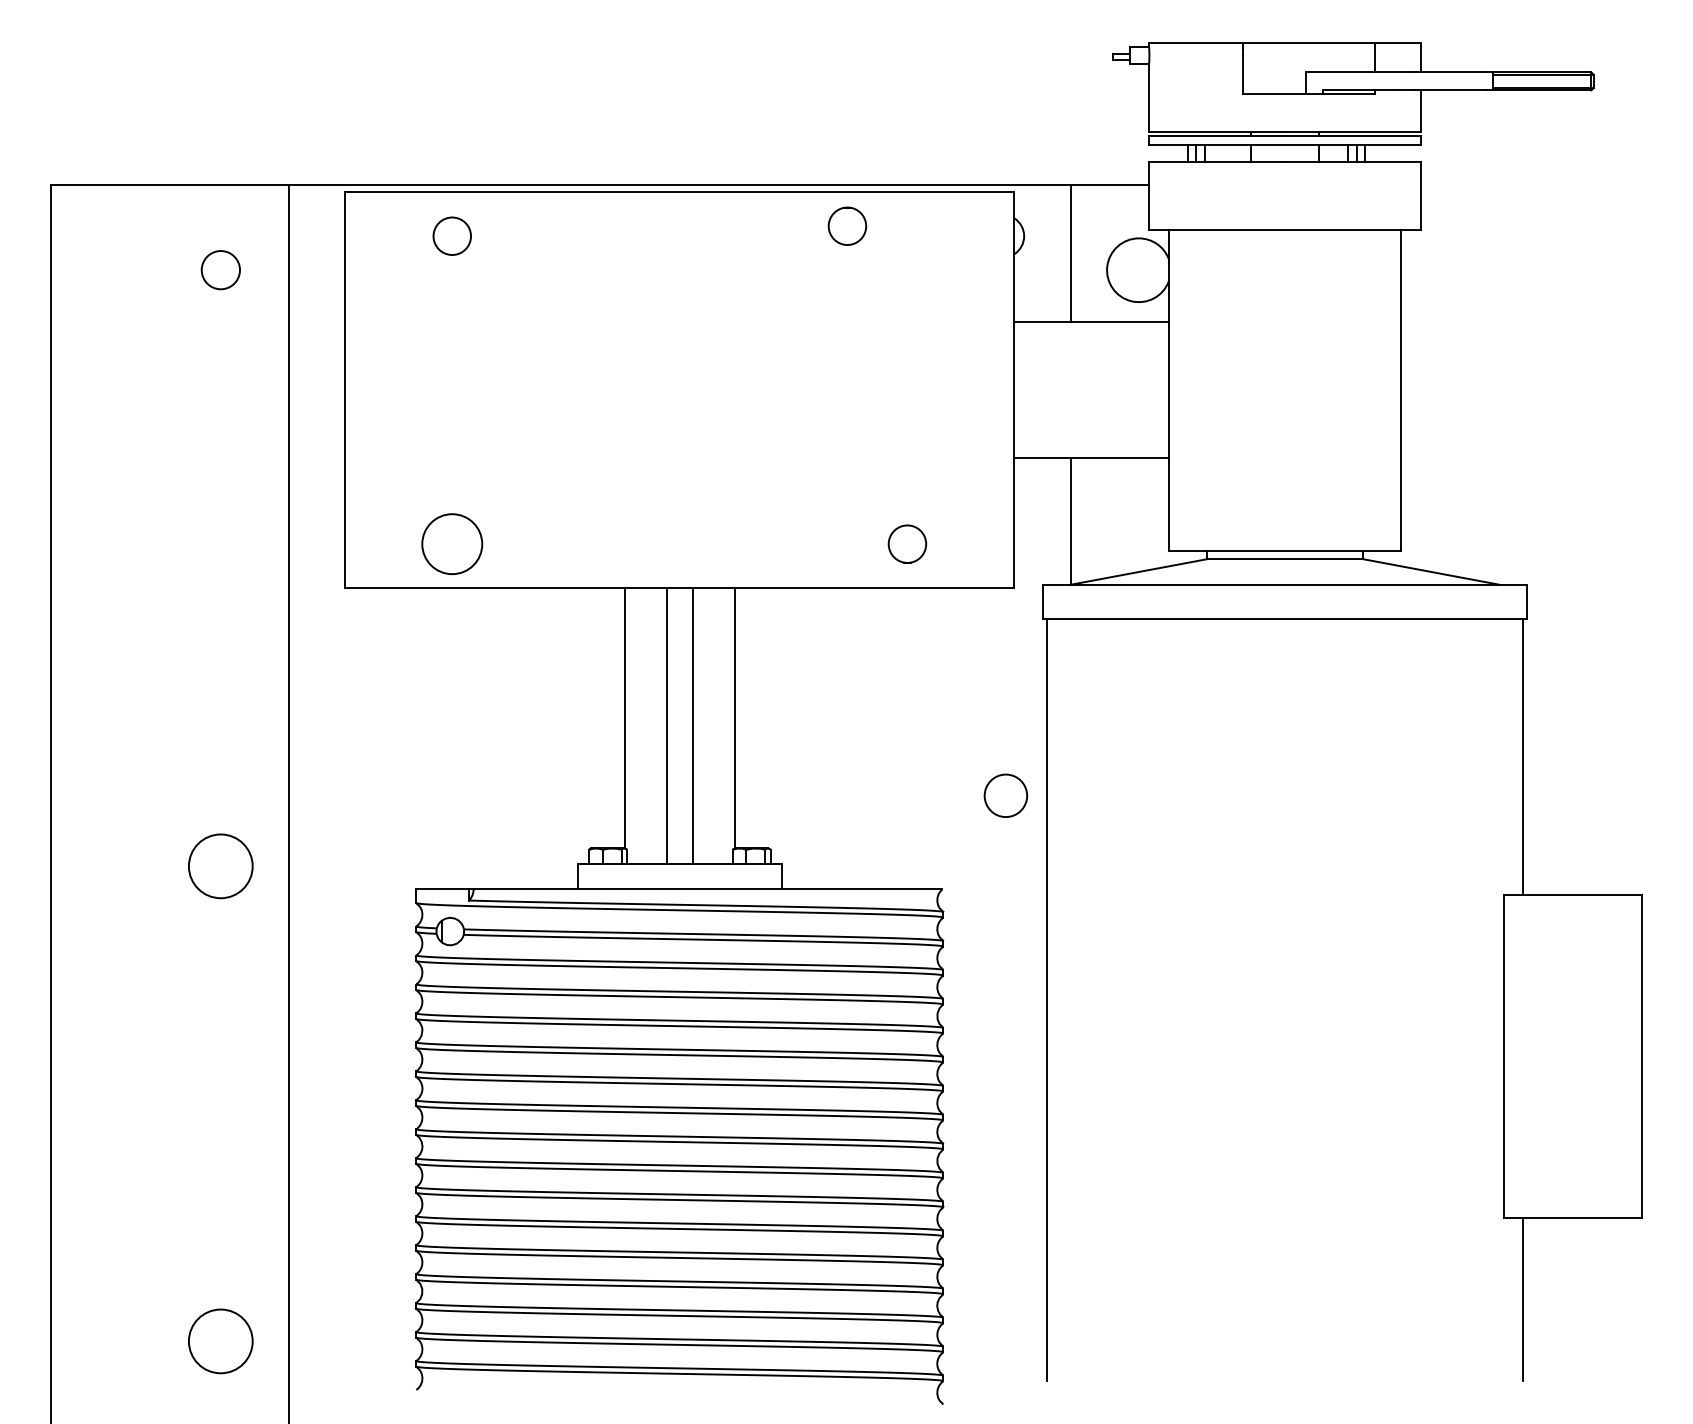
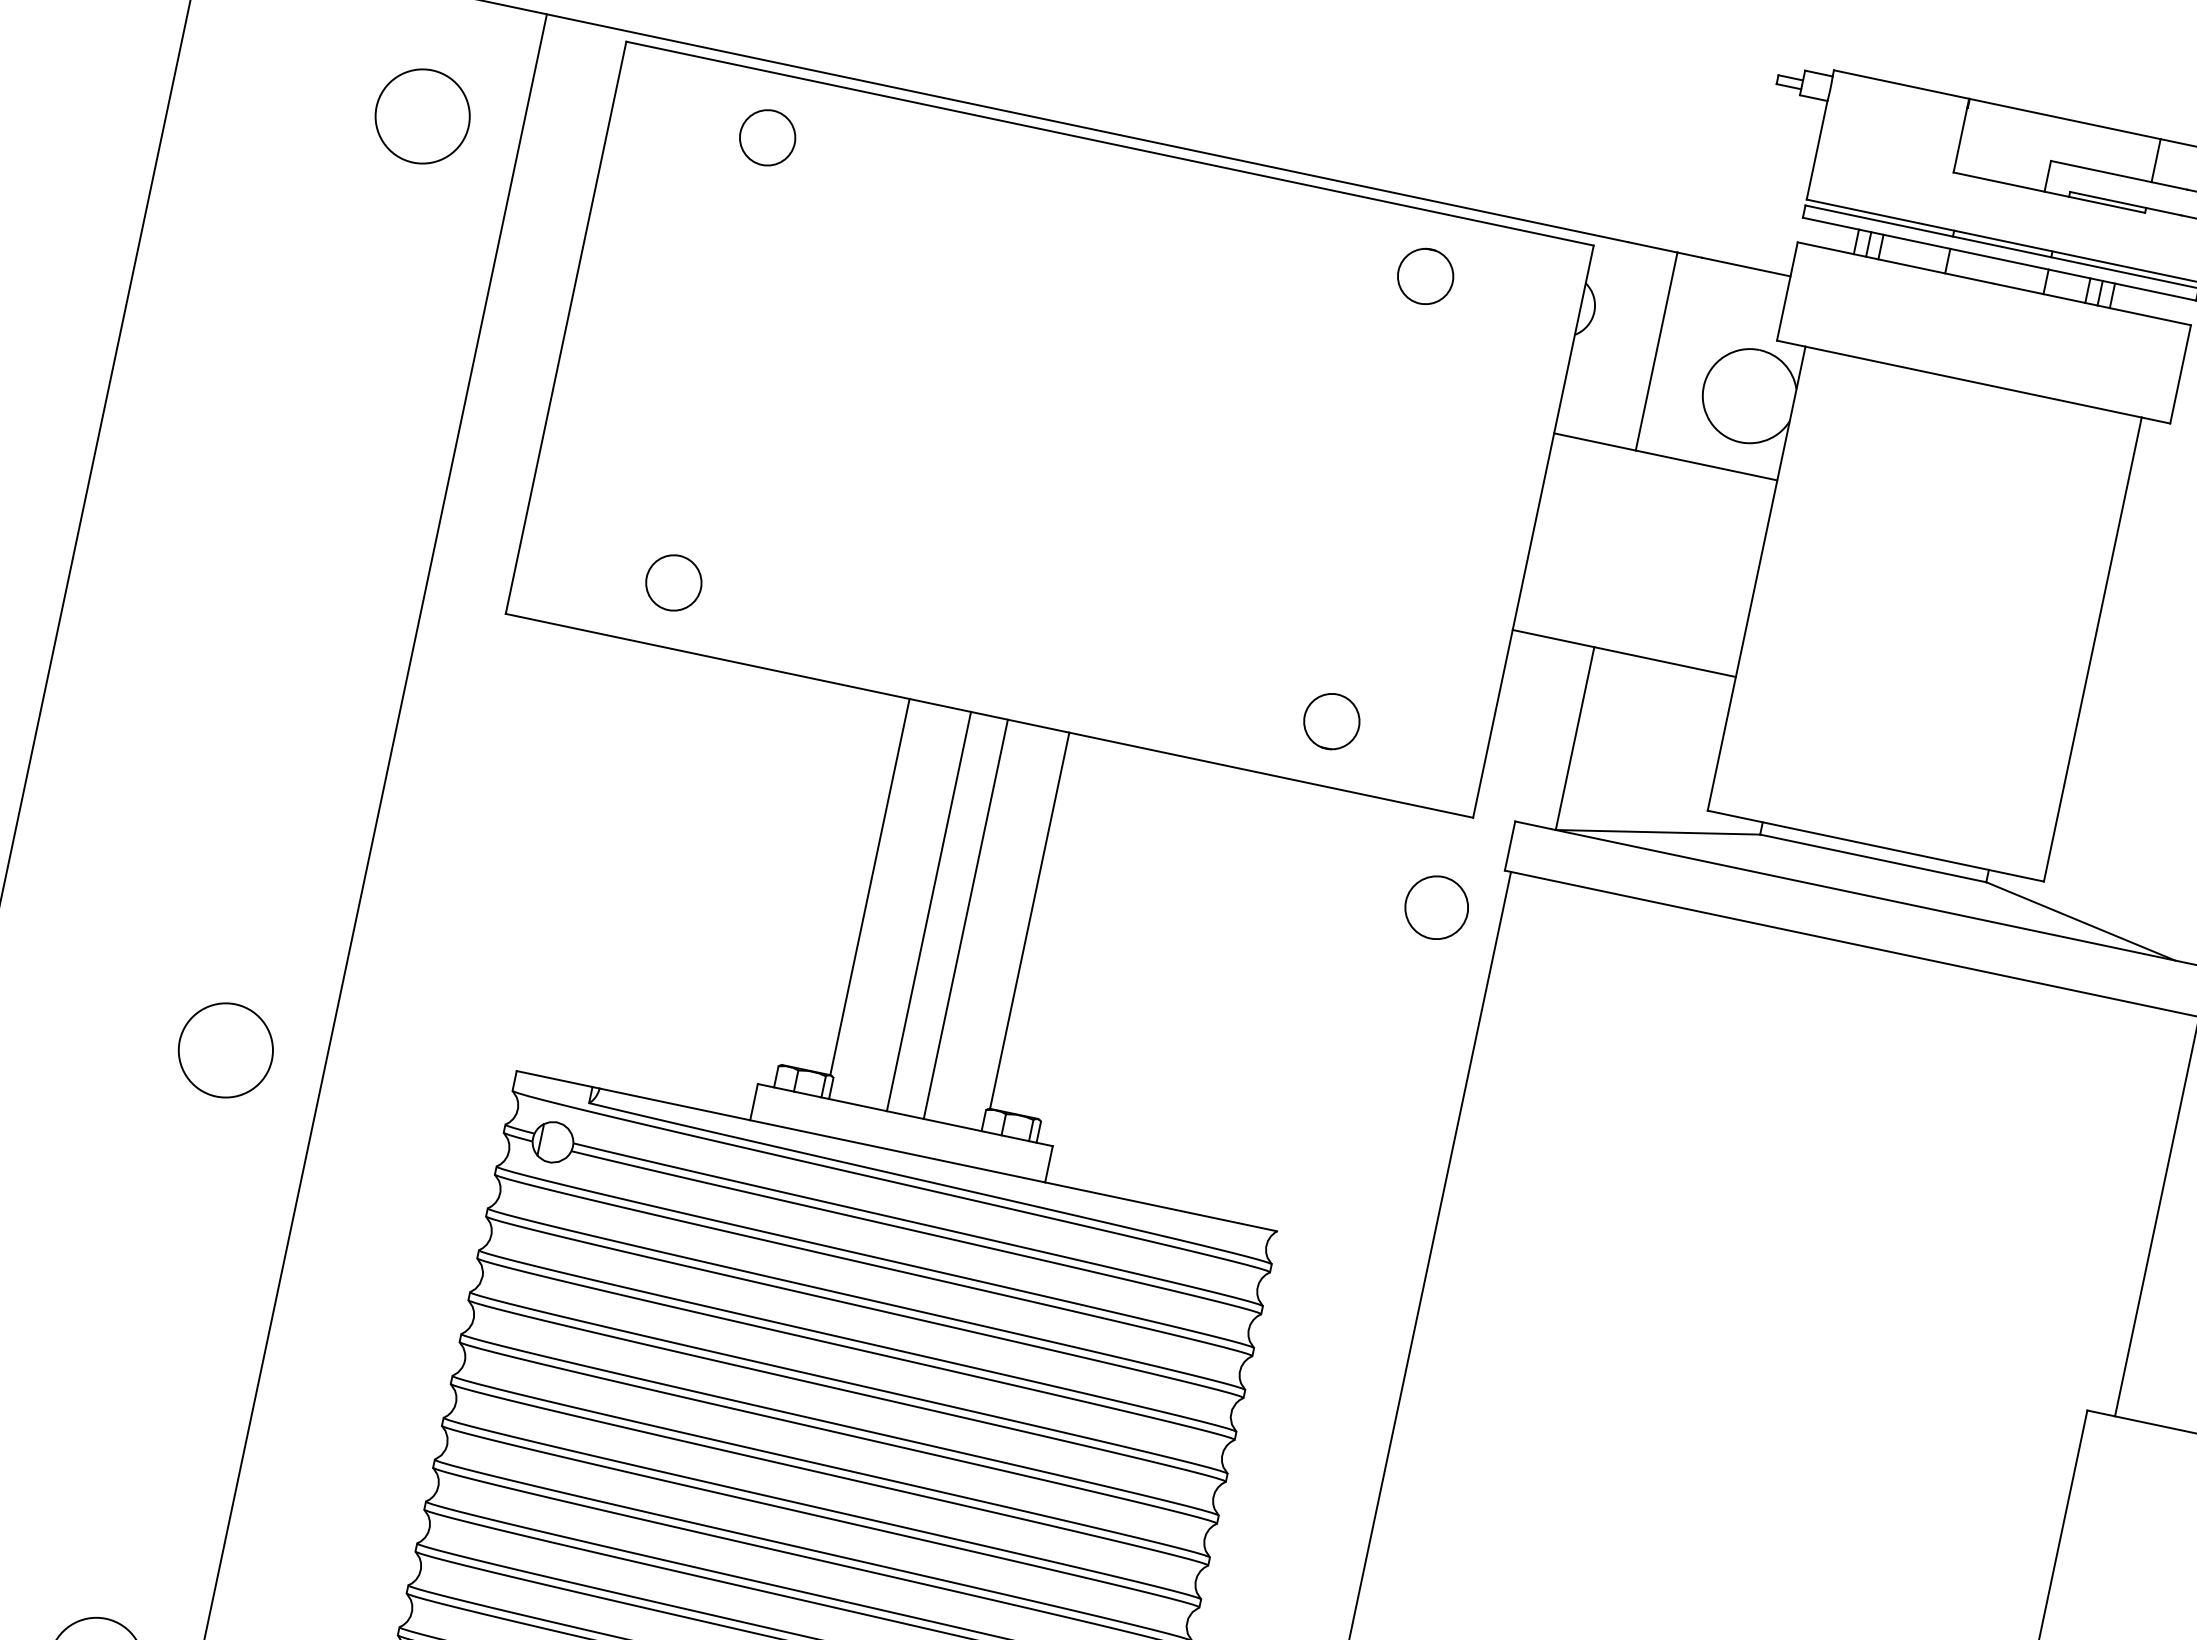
part: (847, 225) -> (1425, 275), moved
circle: (220, 269) -> (422, 115), size x1.67
circle: (452, 543) -> (674, 582), size x0.62
circle: (1005, 795) -> (1436, 907), moved
circle: (220, 866) -> (225, 1050), moved

